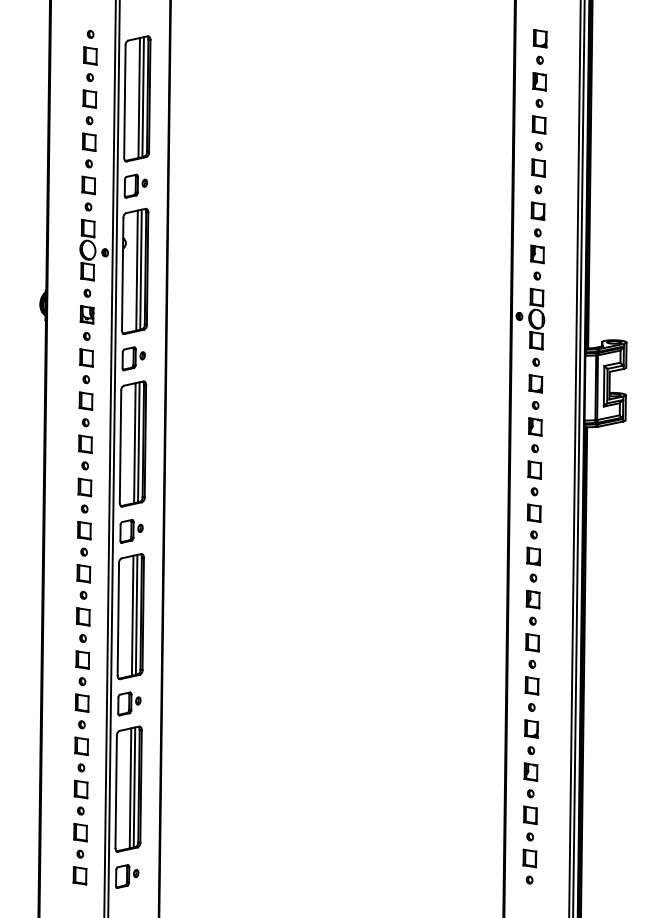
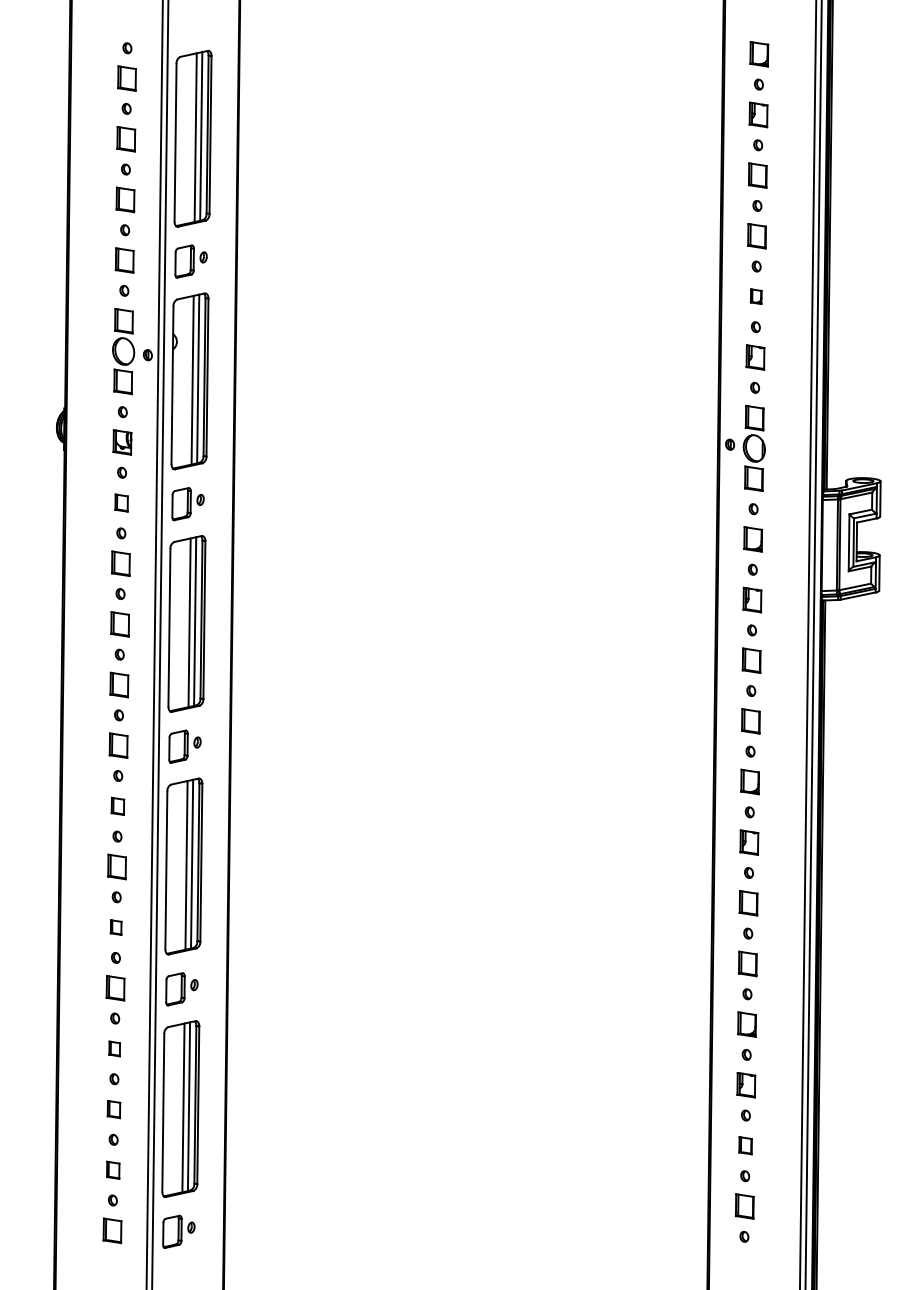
part: (537, 210) -> (755, 295), size x0.6
part: (86, 357) -> (121, 502), size x0.7
part: (83, 573) -> (117, 805), size x0.7
part: (82, 659) -> (115, 926), size x0.6
part: (81, 746) -> (114, 1049), size x0.6
part: (80, 789) -> (113, 1109), size x0.7
part: (530, 814) -> (745, 1144), size x0.7
part: (80, 832) -> (113, 1169), size x0.7

